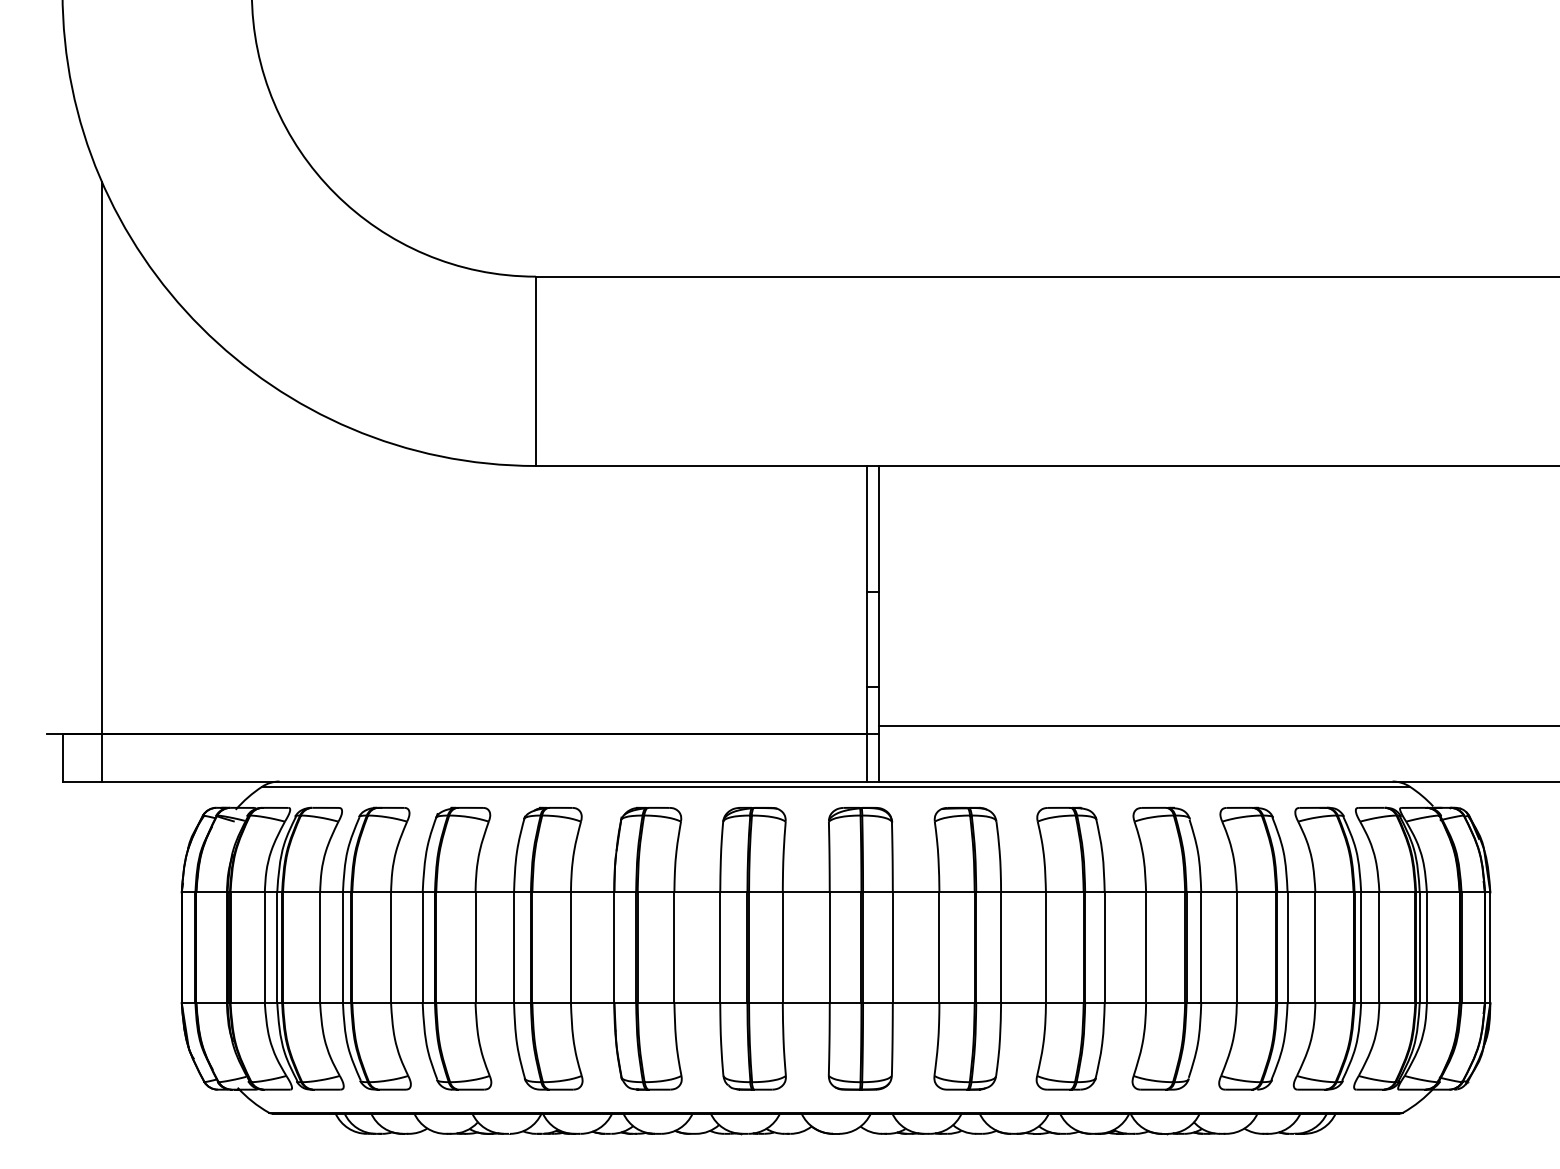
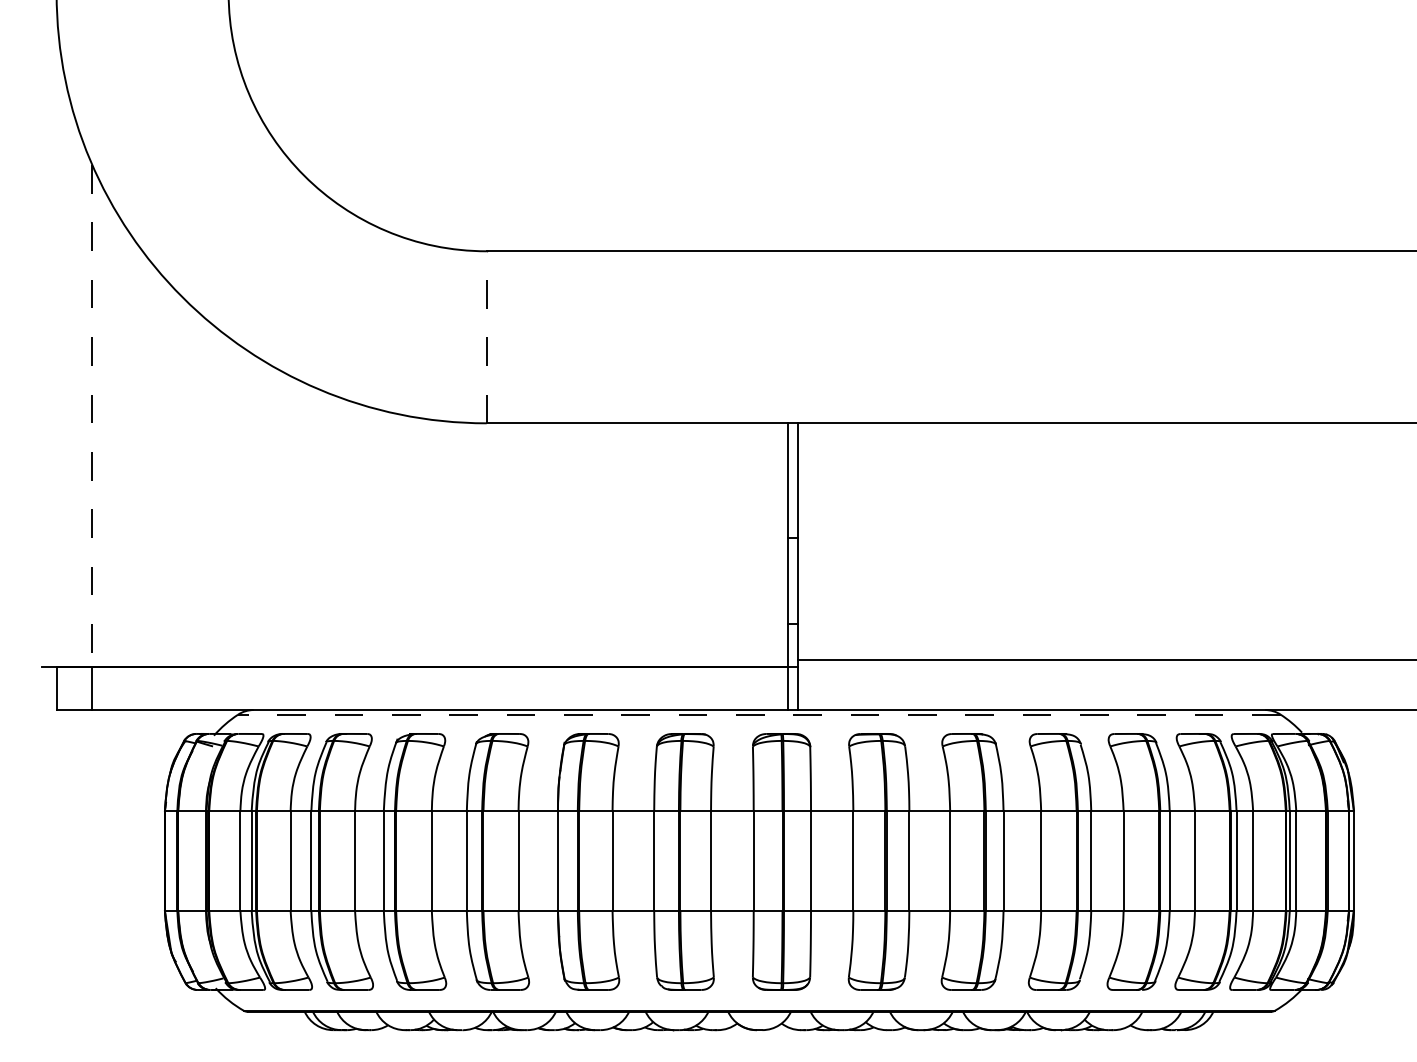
line: (535, 371) -> (486, 337), solid -> dashed
line: (102, 458) -> (92, 416), solid -> dashed
line: (836, 786) -> (759, 714), solid -> dashed

